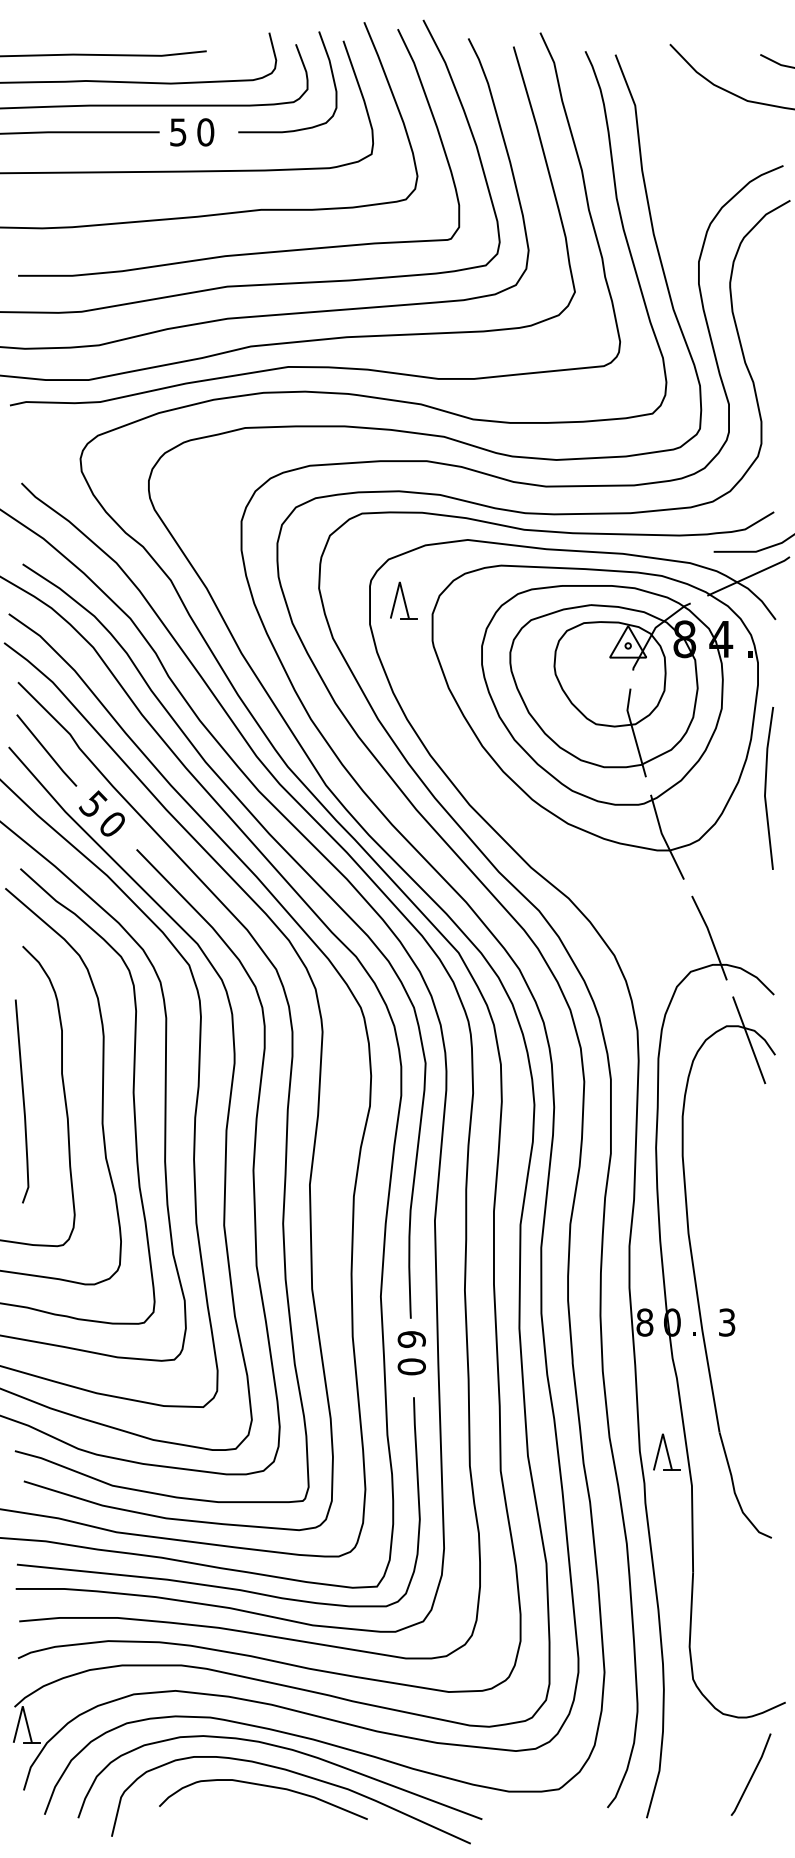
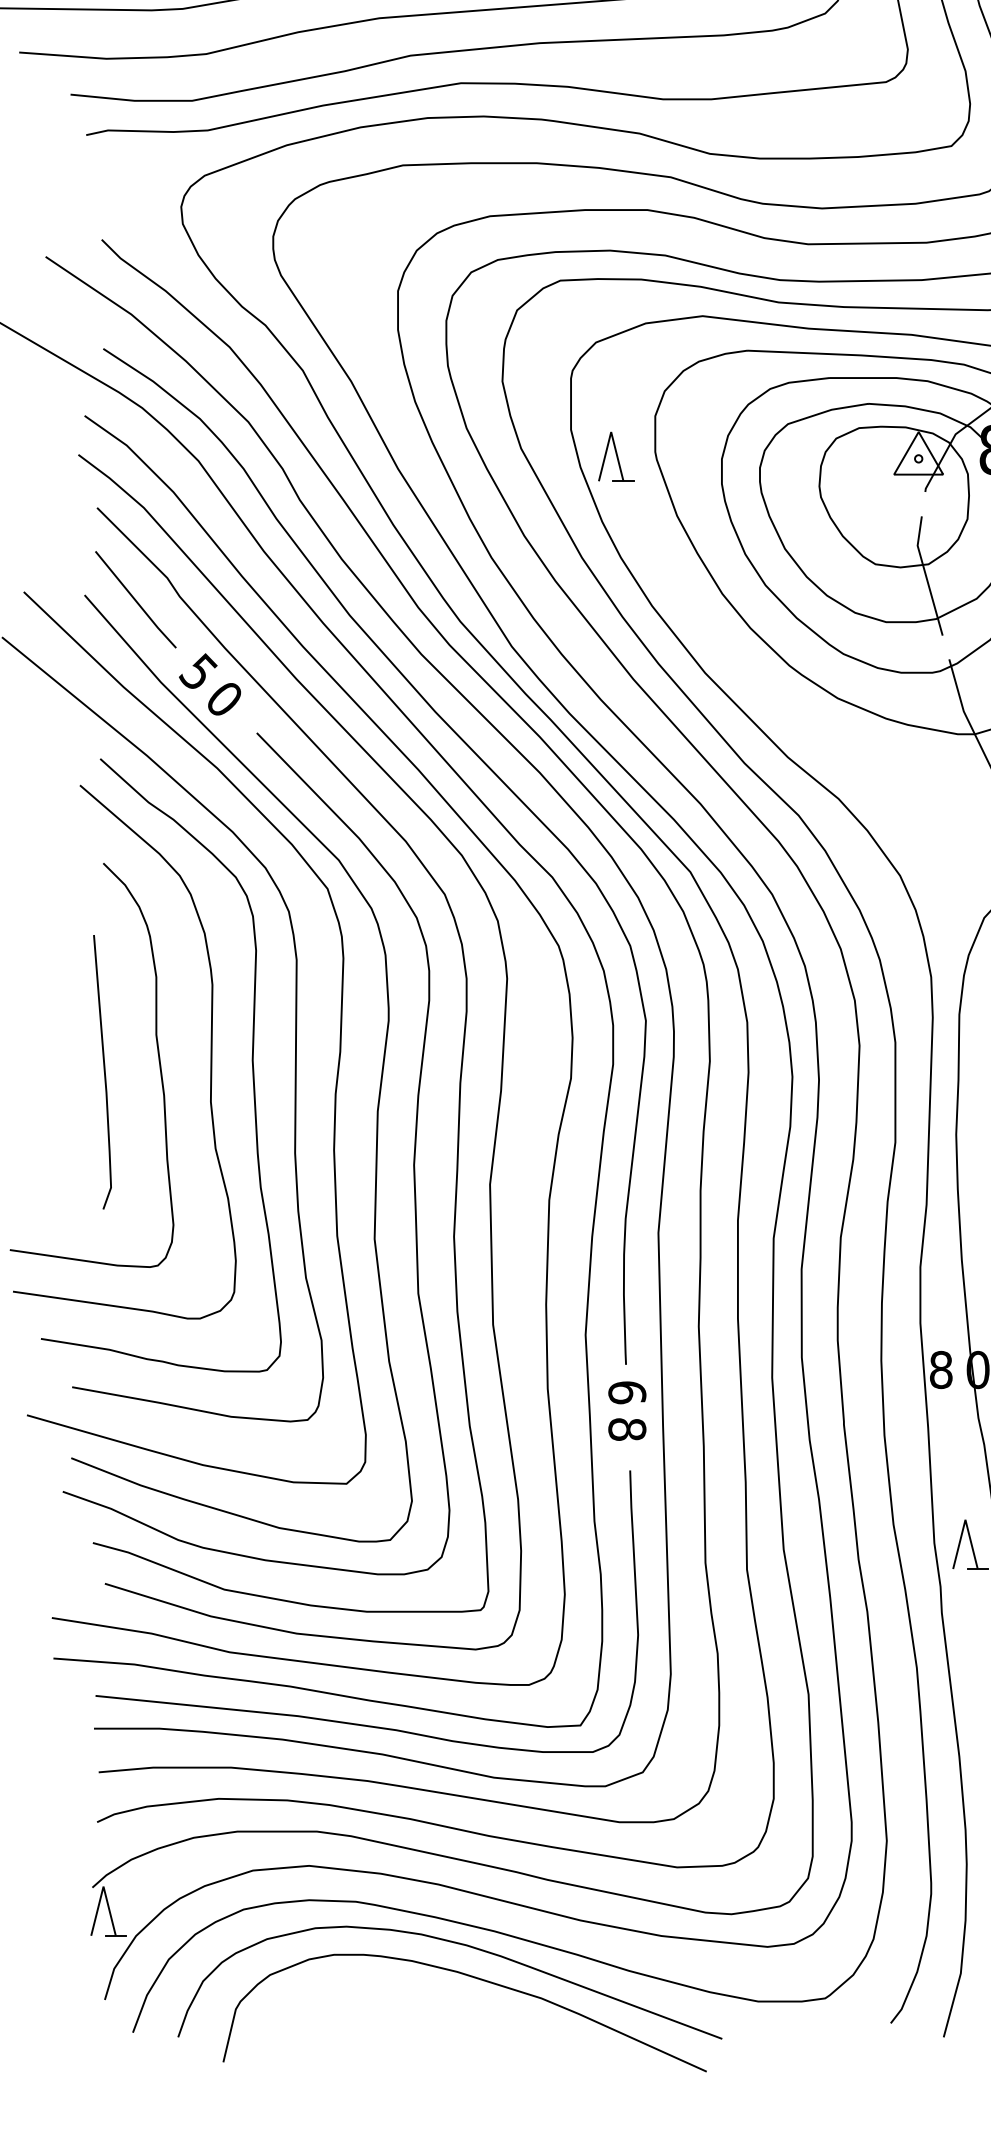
part: (403, 600) -> (616, 456), moved
text: (411, 1366) -> (626, 1429), 0 -> 8
curve: (263, 1786) -> (427, 1994), removed

